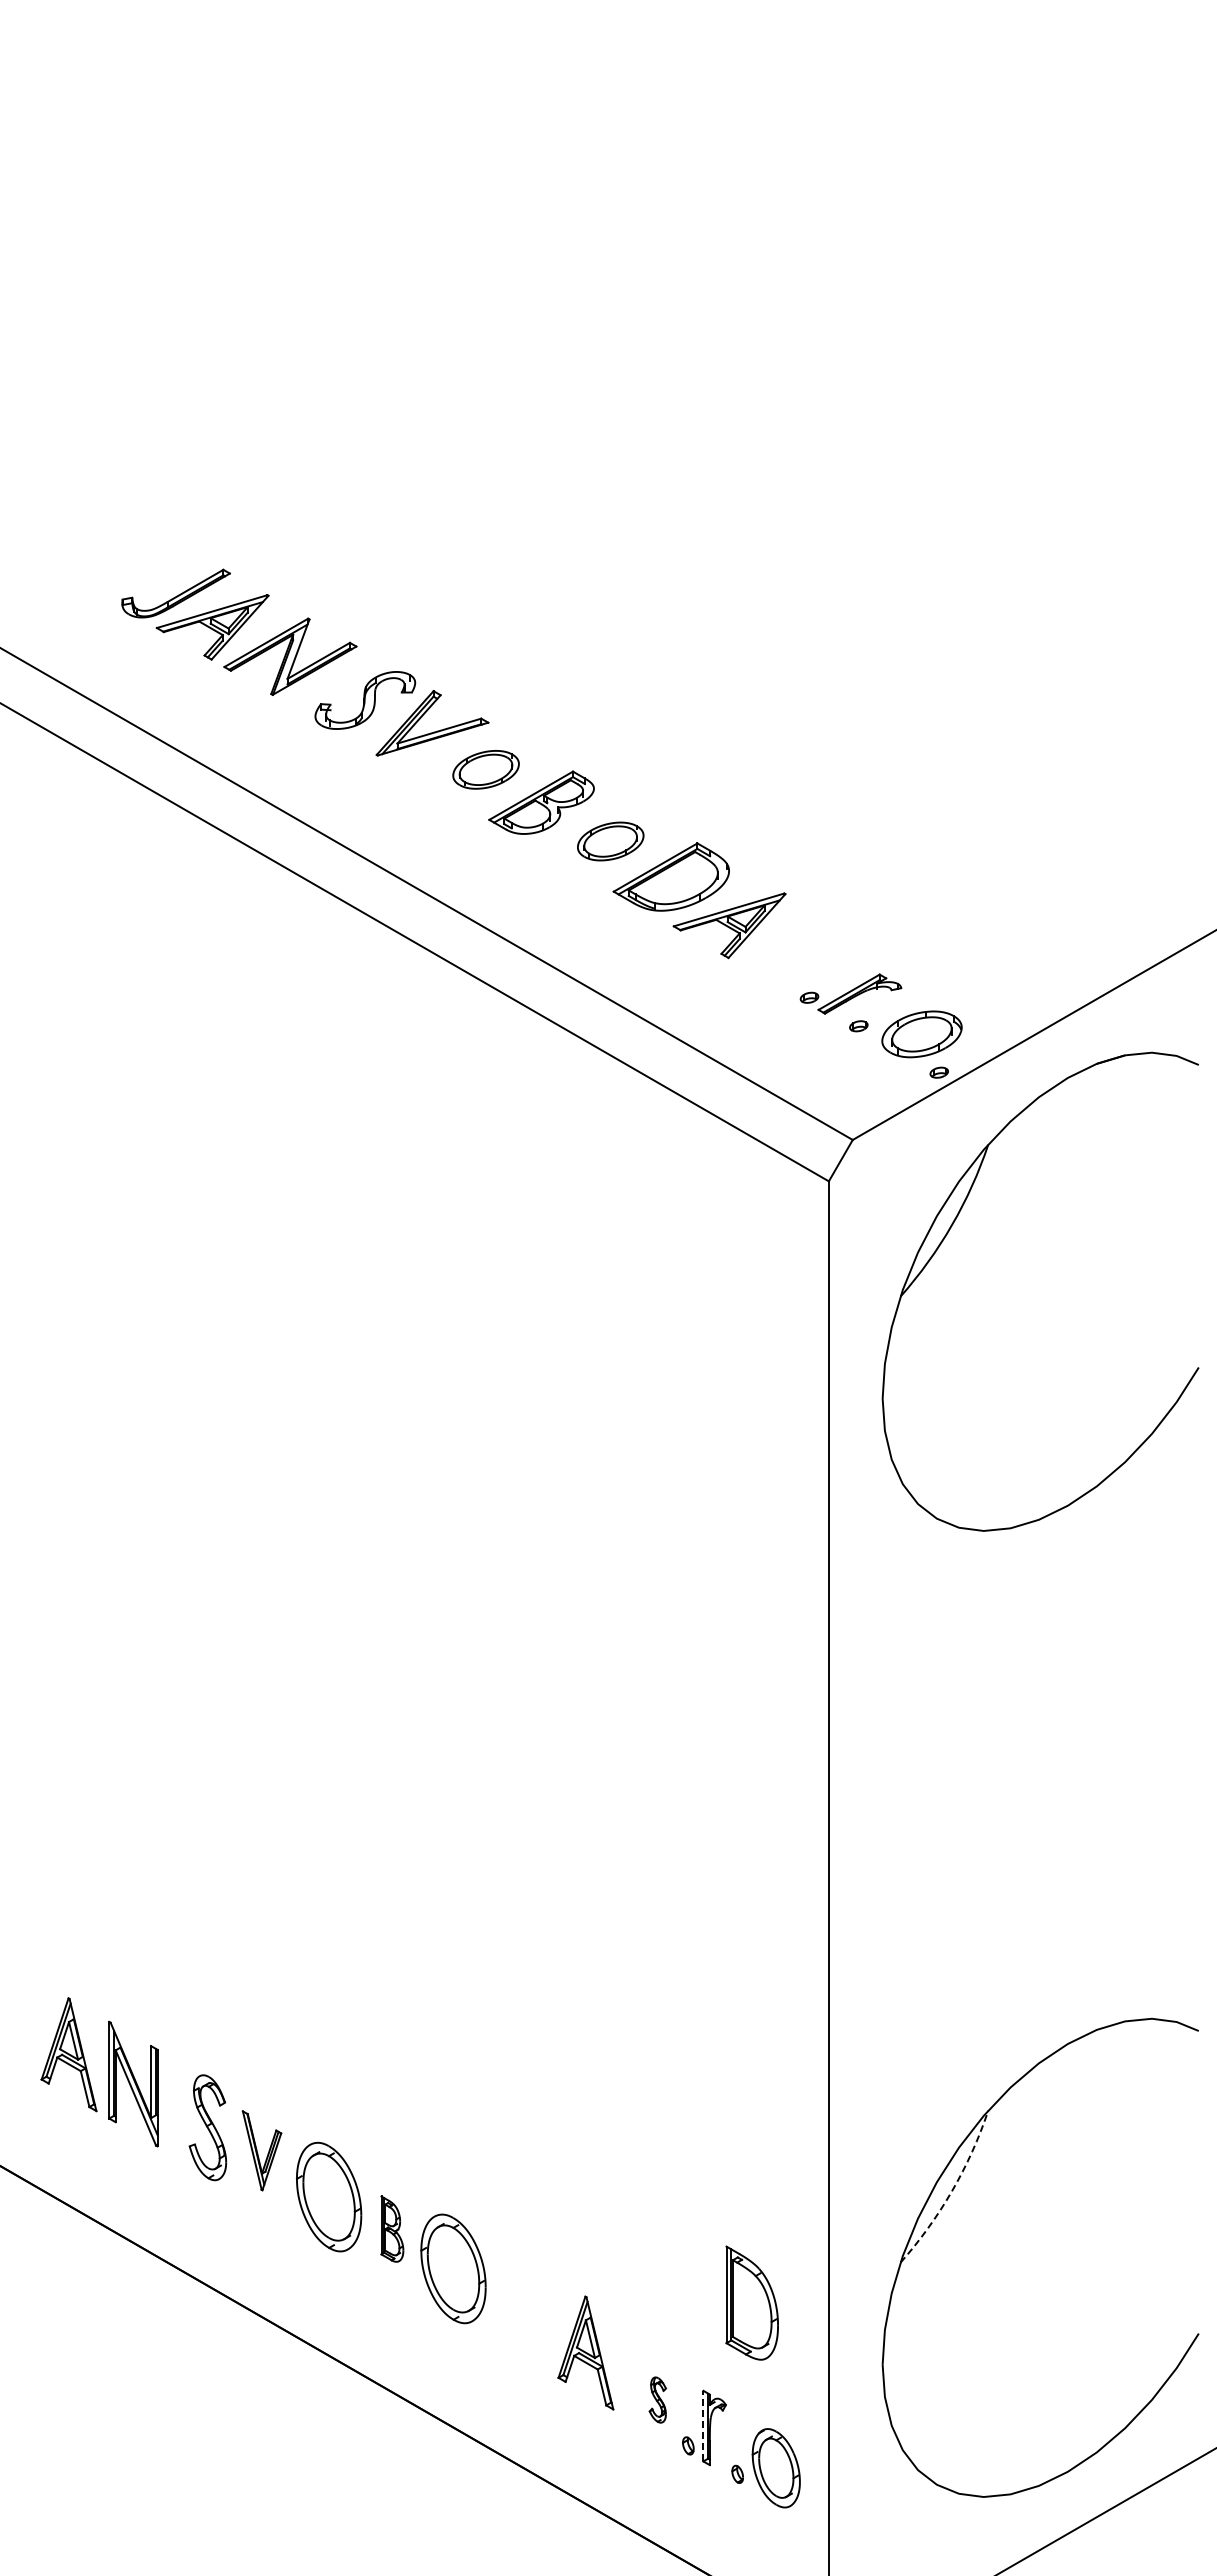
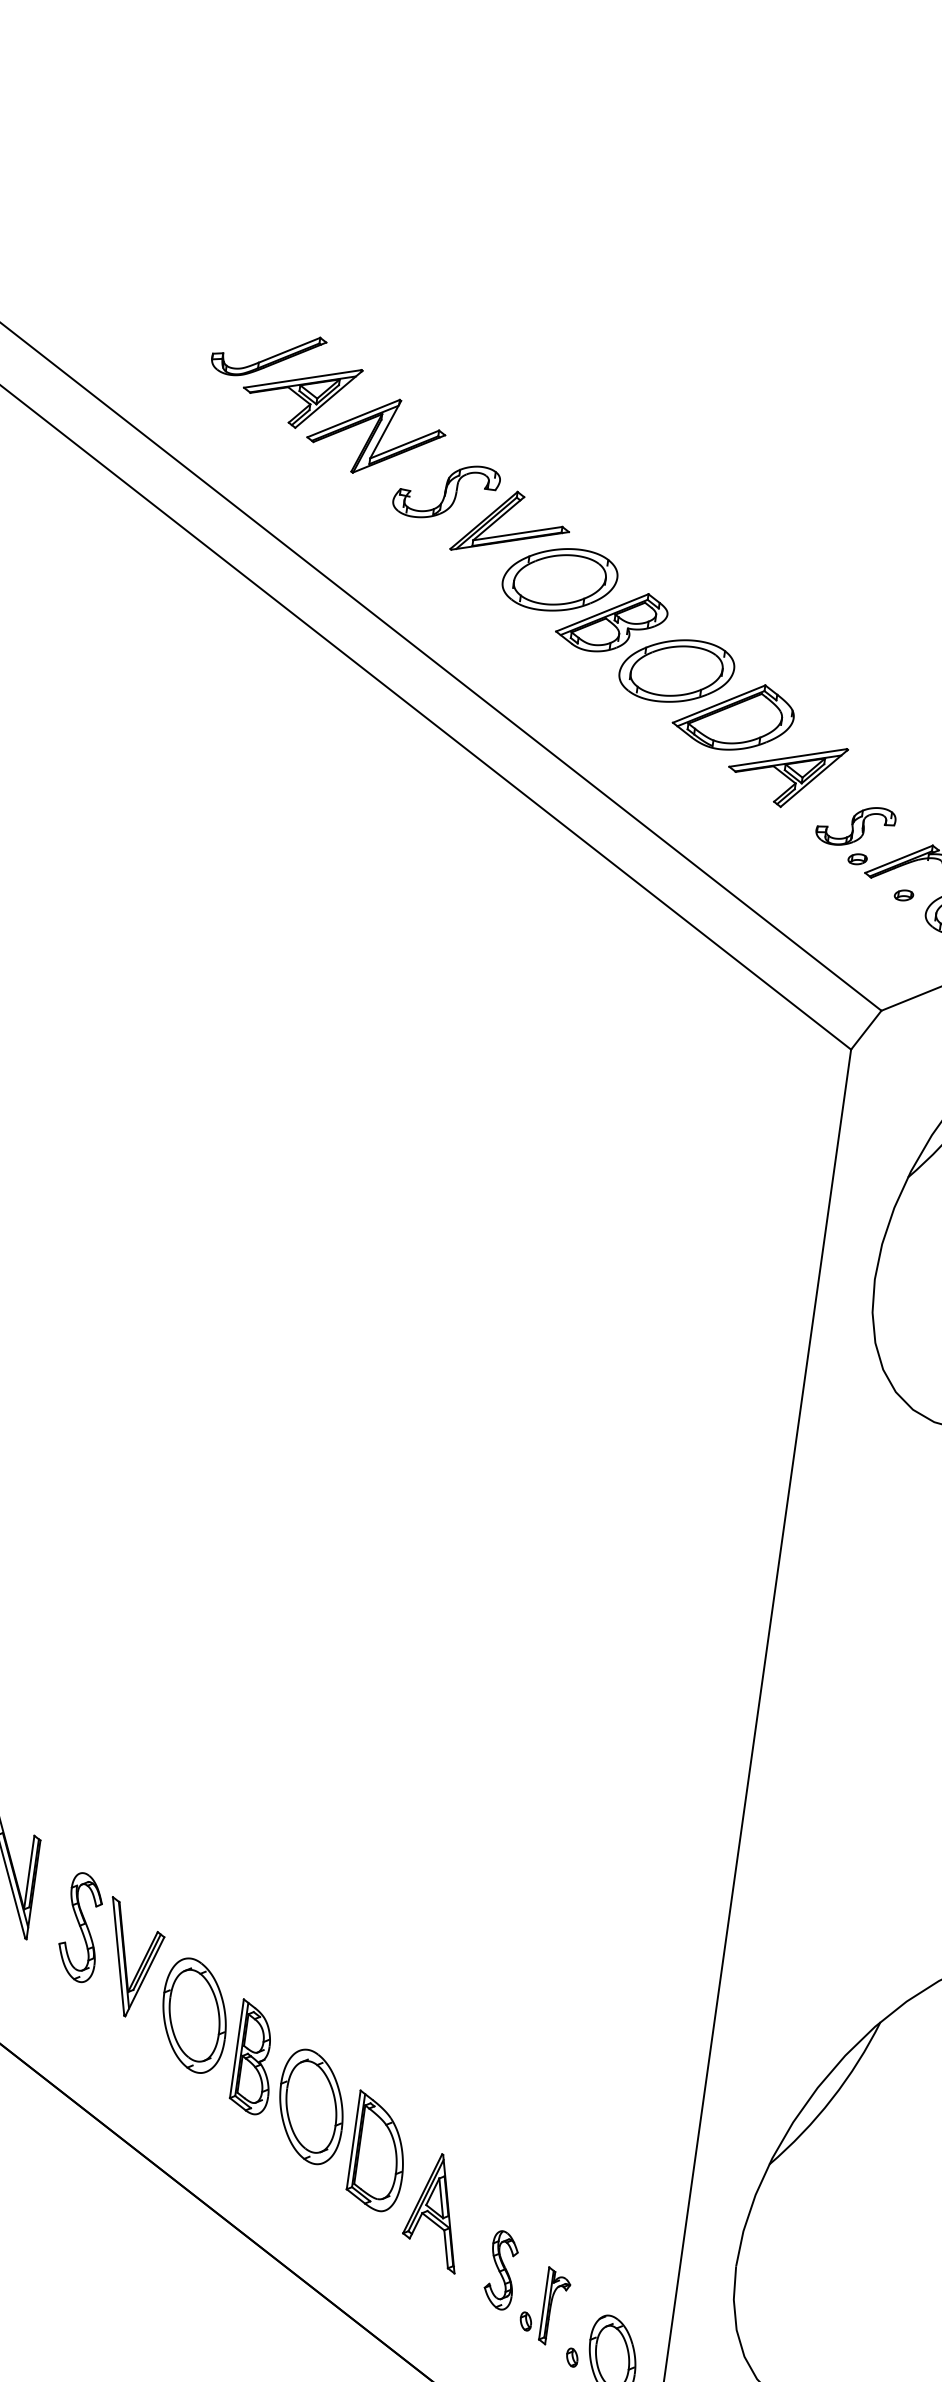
part: (485, 769) -> (559, 579), size x1.67
part: (610, 841) -> (676, 670), size x1.67
part: (803, 965) -> (856, 825), added
part: (261, 2150) -> (132, 1958), size x1.43
arc: (952, 2191) -> (832, 2099), dashed -> solid
part: (392, 2228) -> (254, 2056), size x1.67
part: (751, 2302) -> (378, 2151), moved
part: (657, 2399) -> (501, 2269), size x1.67
line: (703, 2425) -> (544, 2302), dashed -> solid

